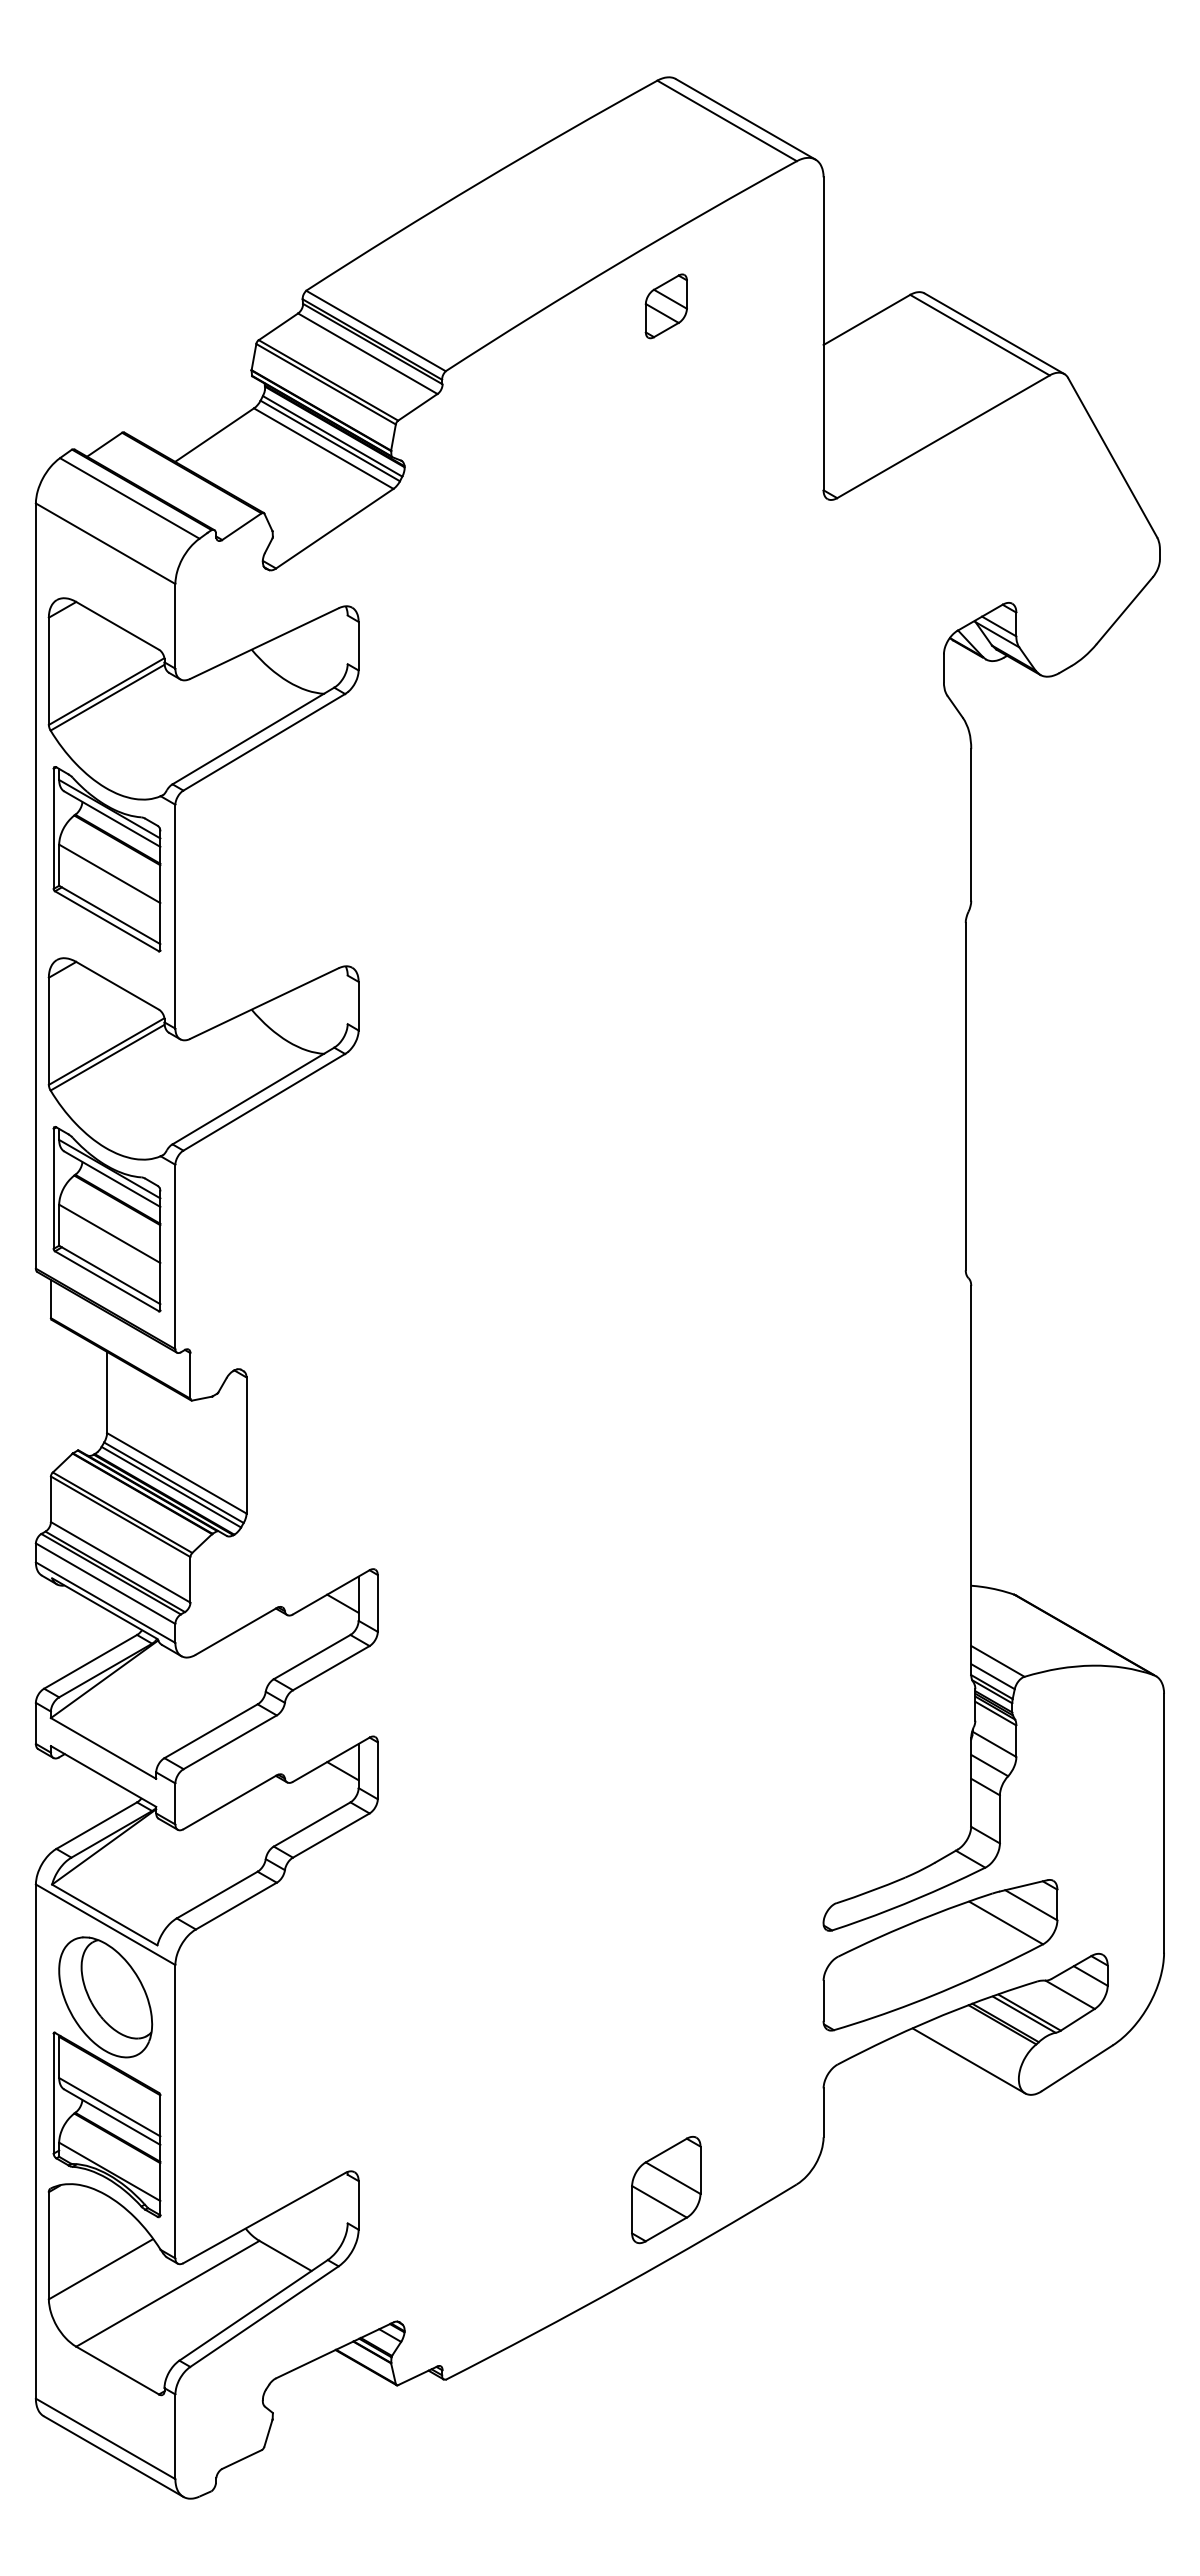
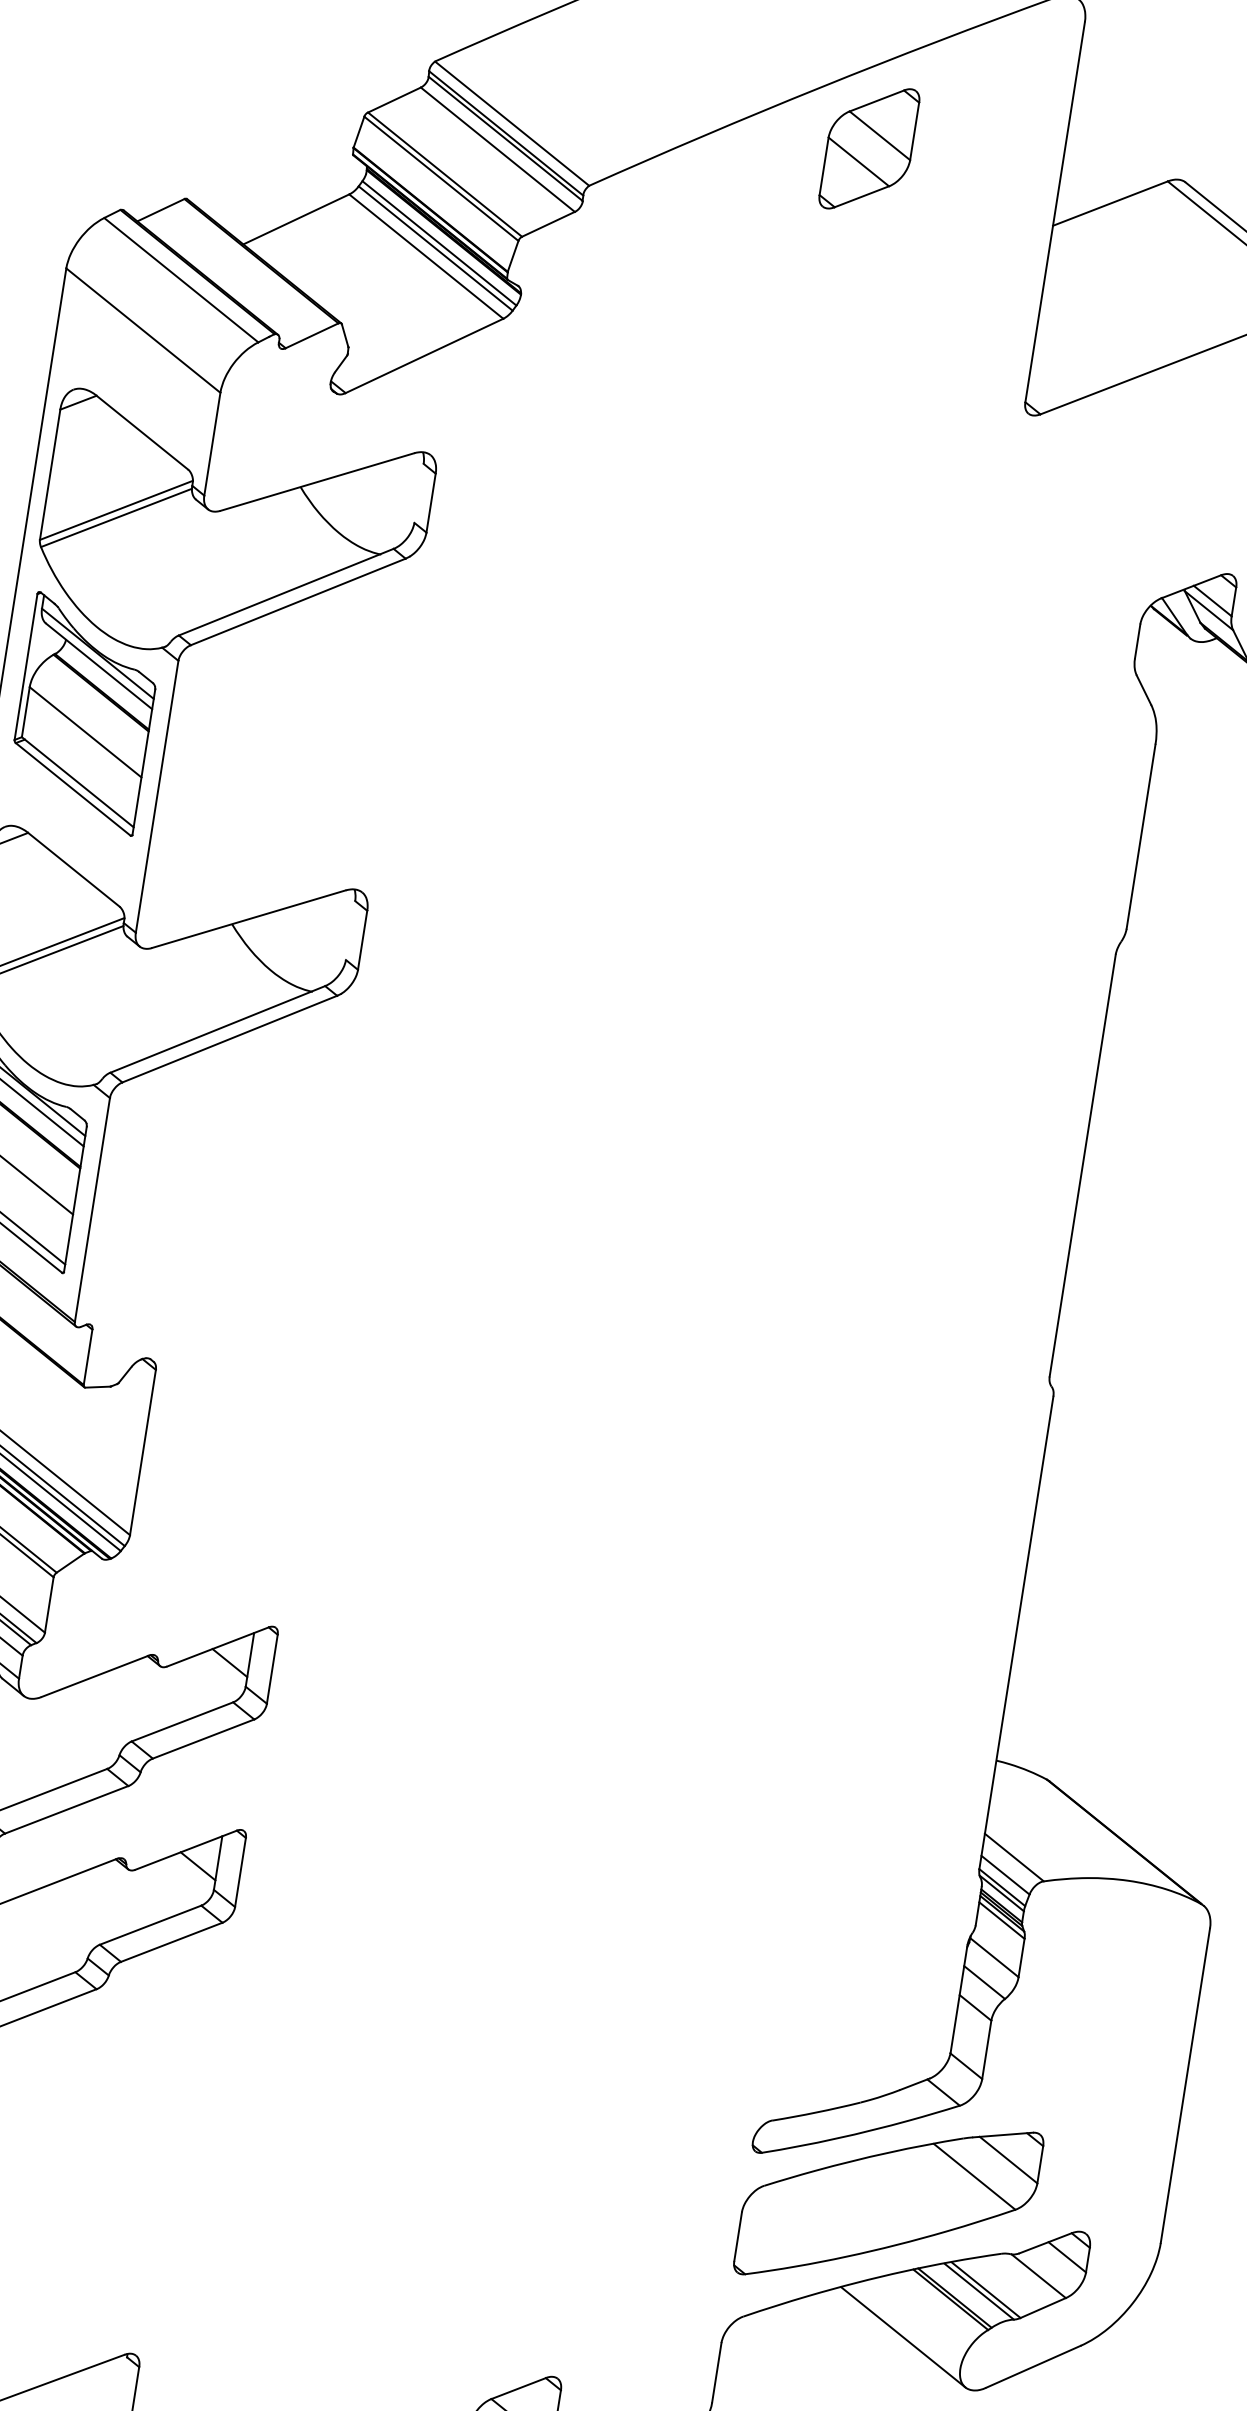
part: (666, 306) -> (869, 149), size x1.67

